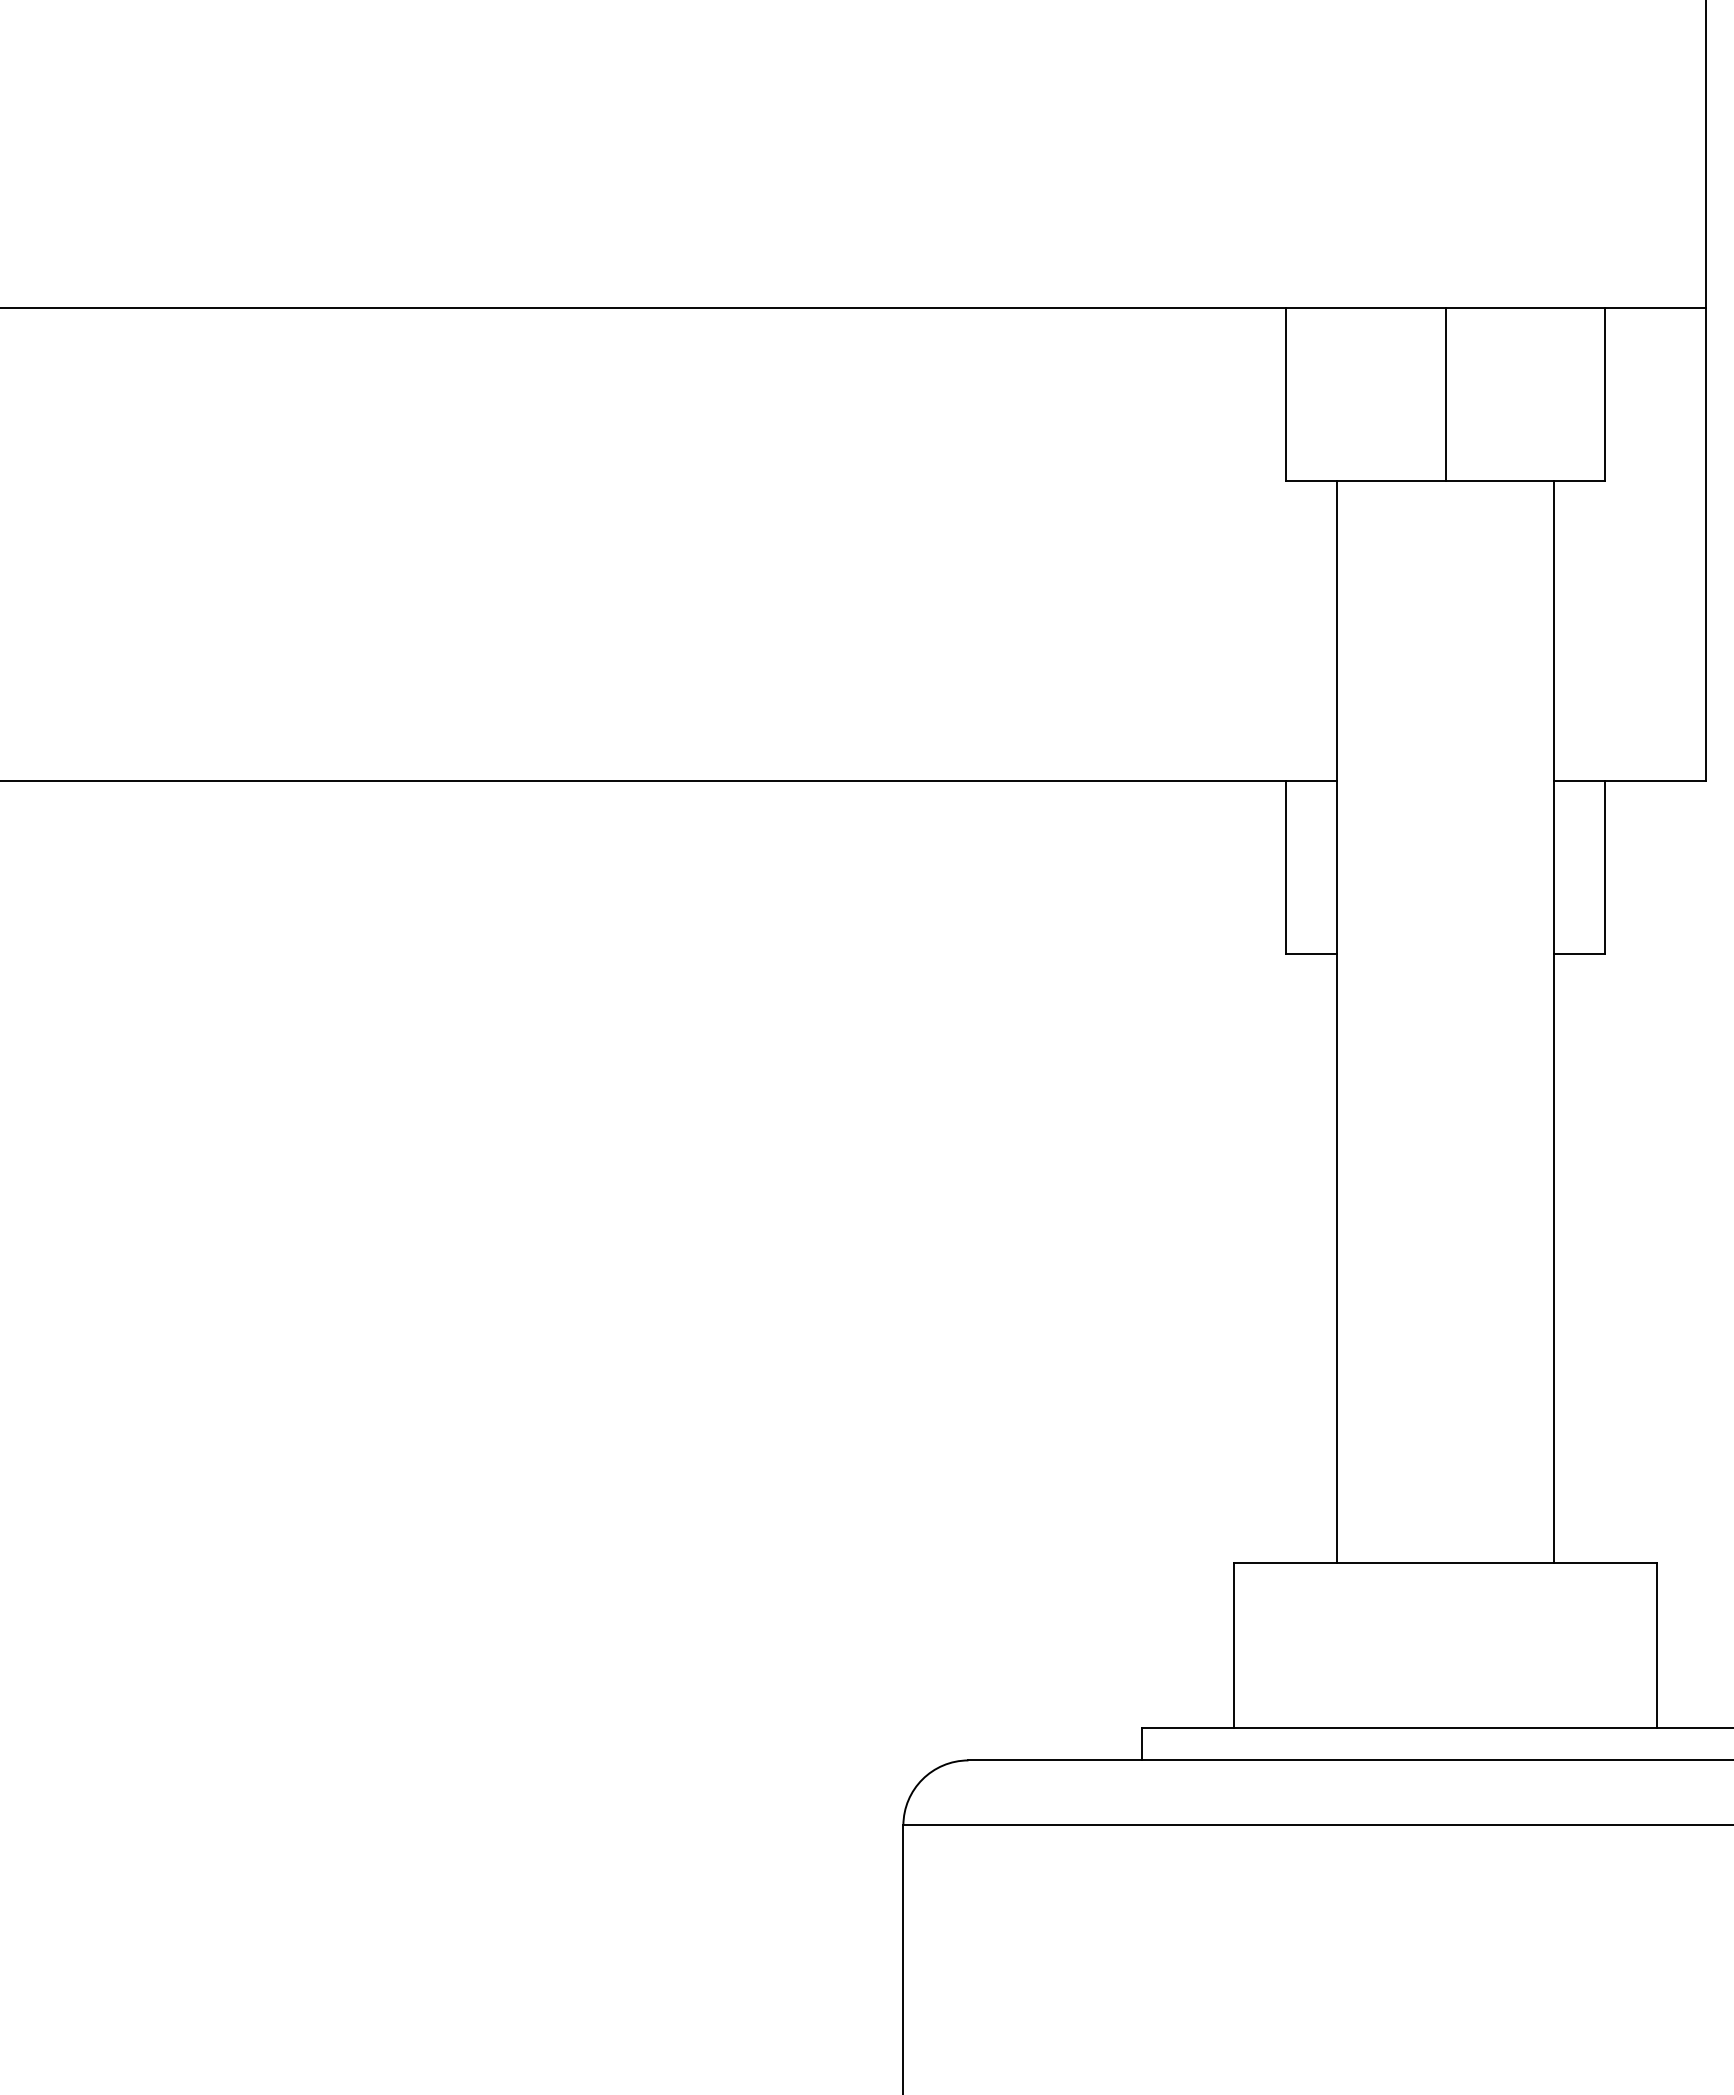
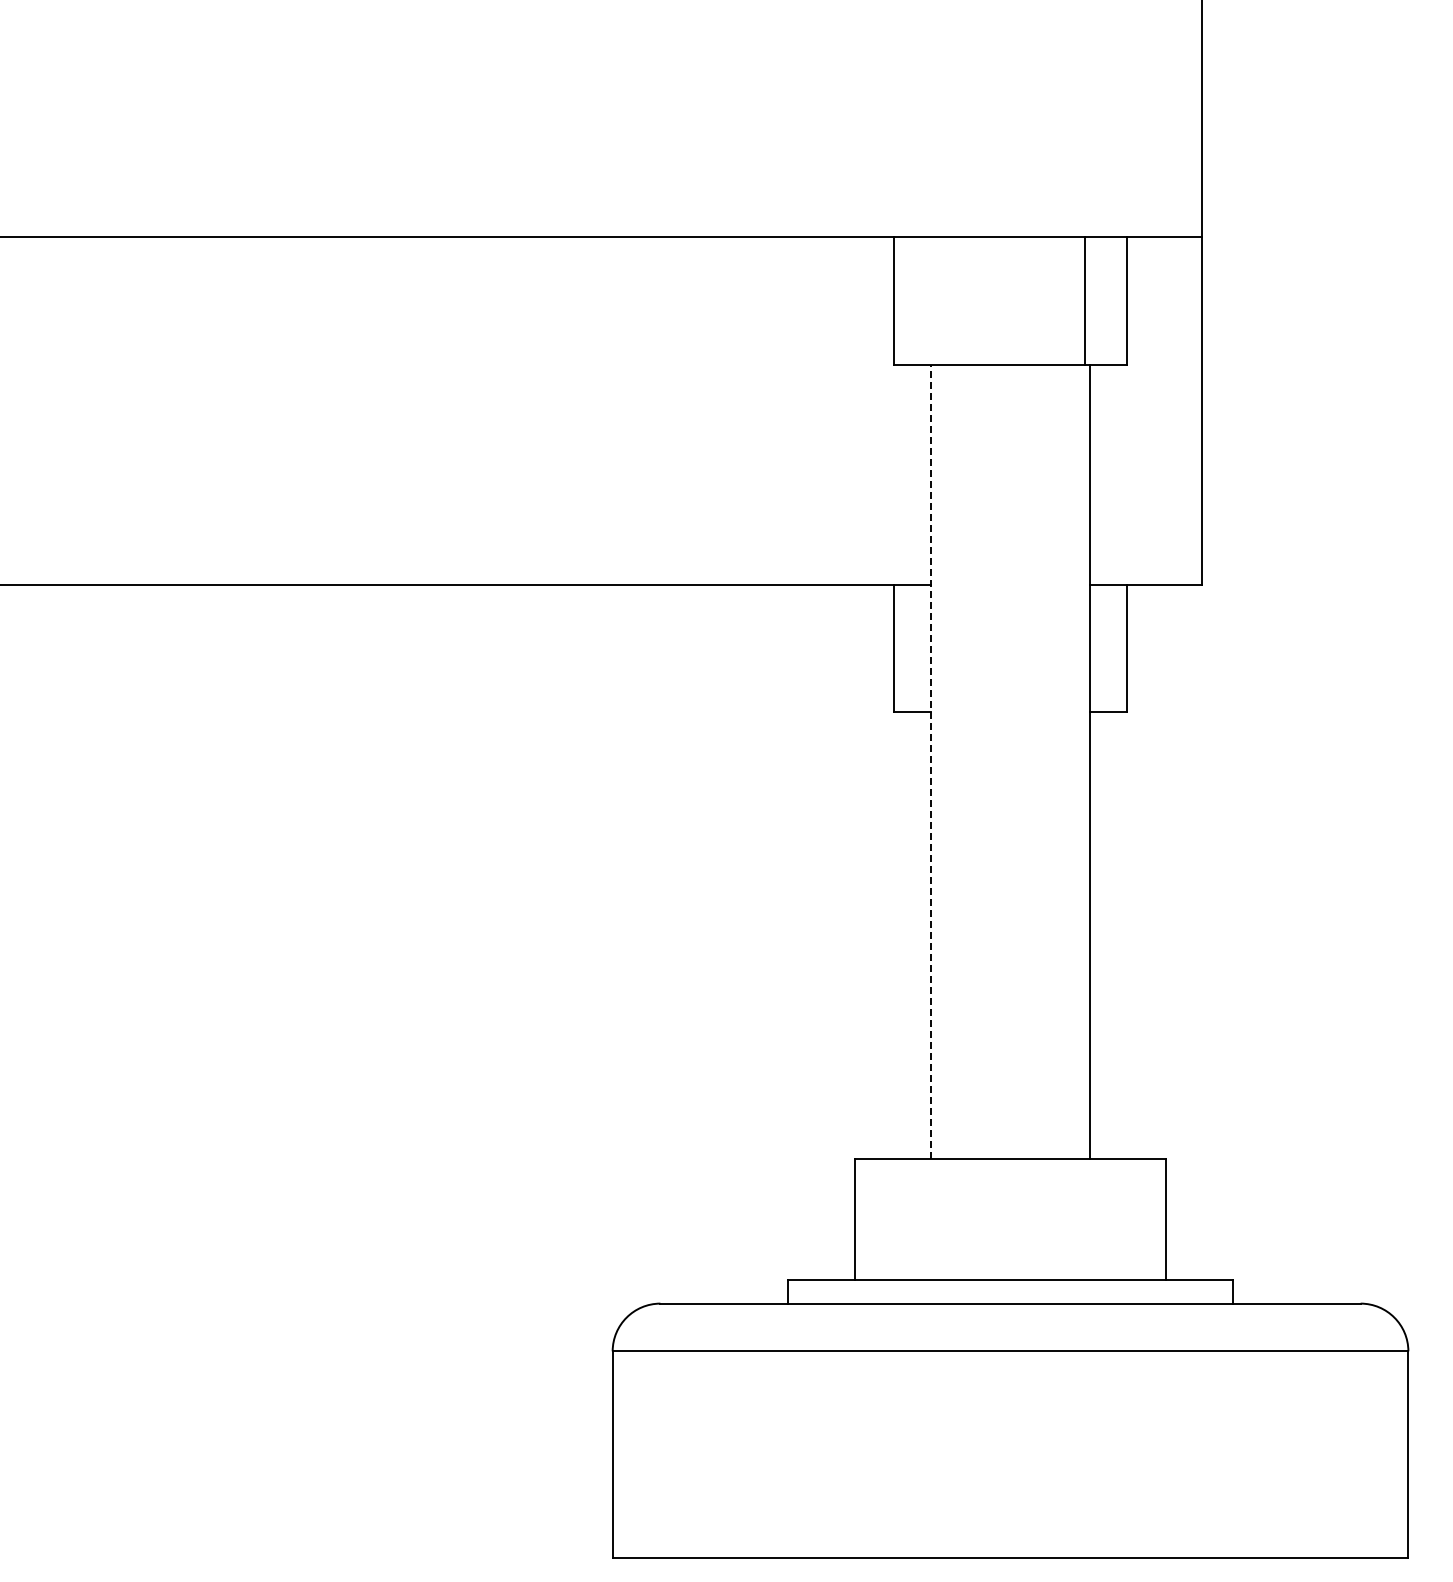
line: (1445, 393) -> (1084, 300), moved
line: (1336, 1021) -> (930, 761), solid -> dashed

